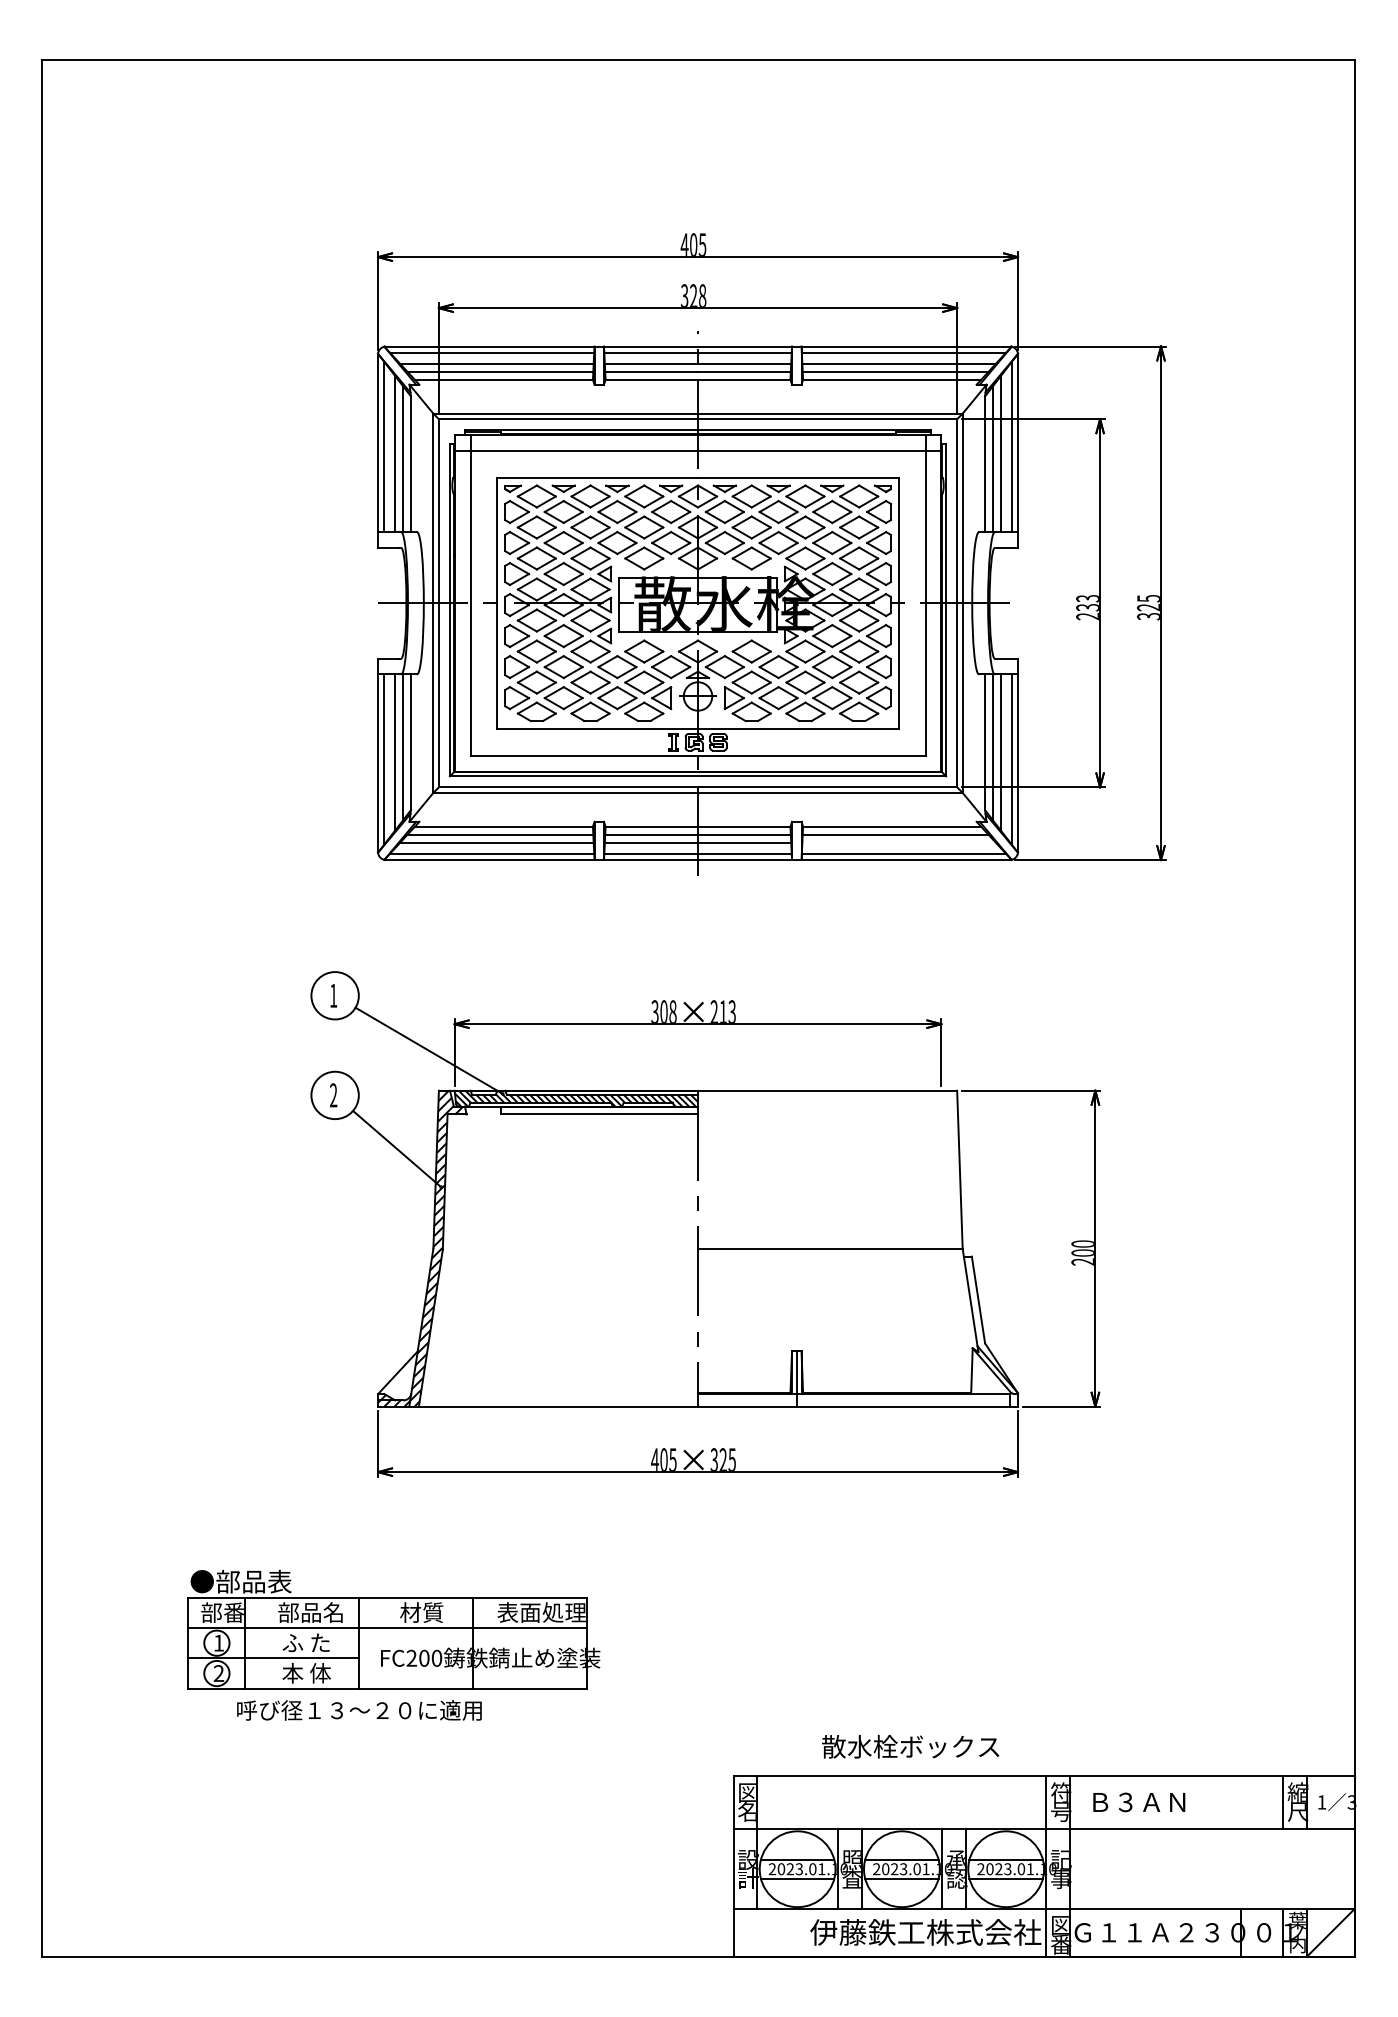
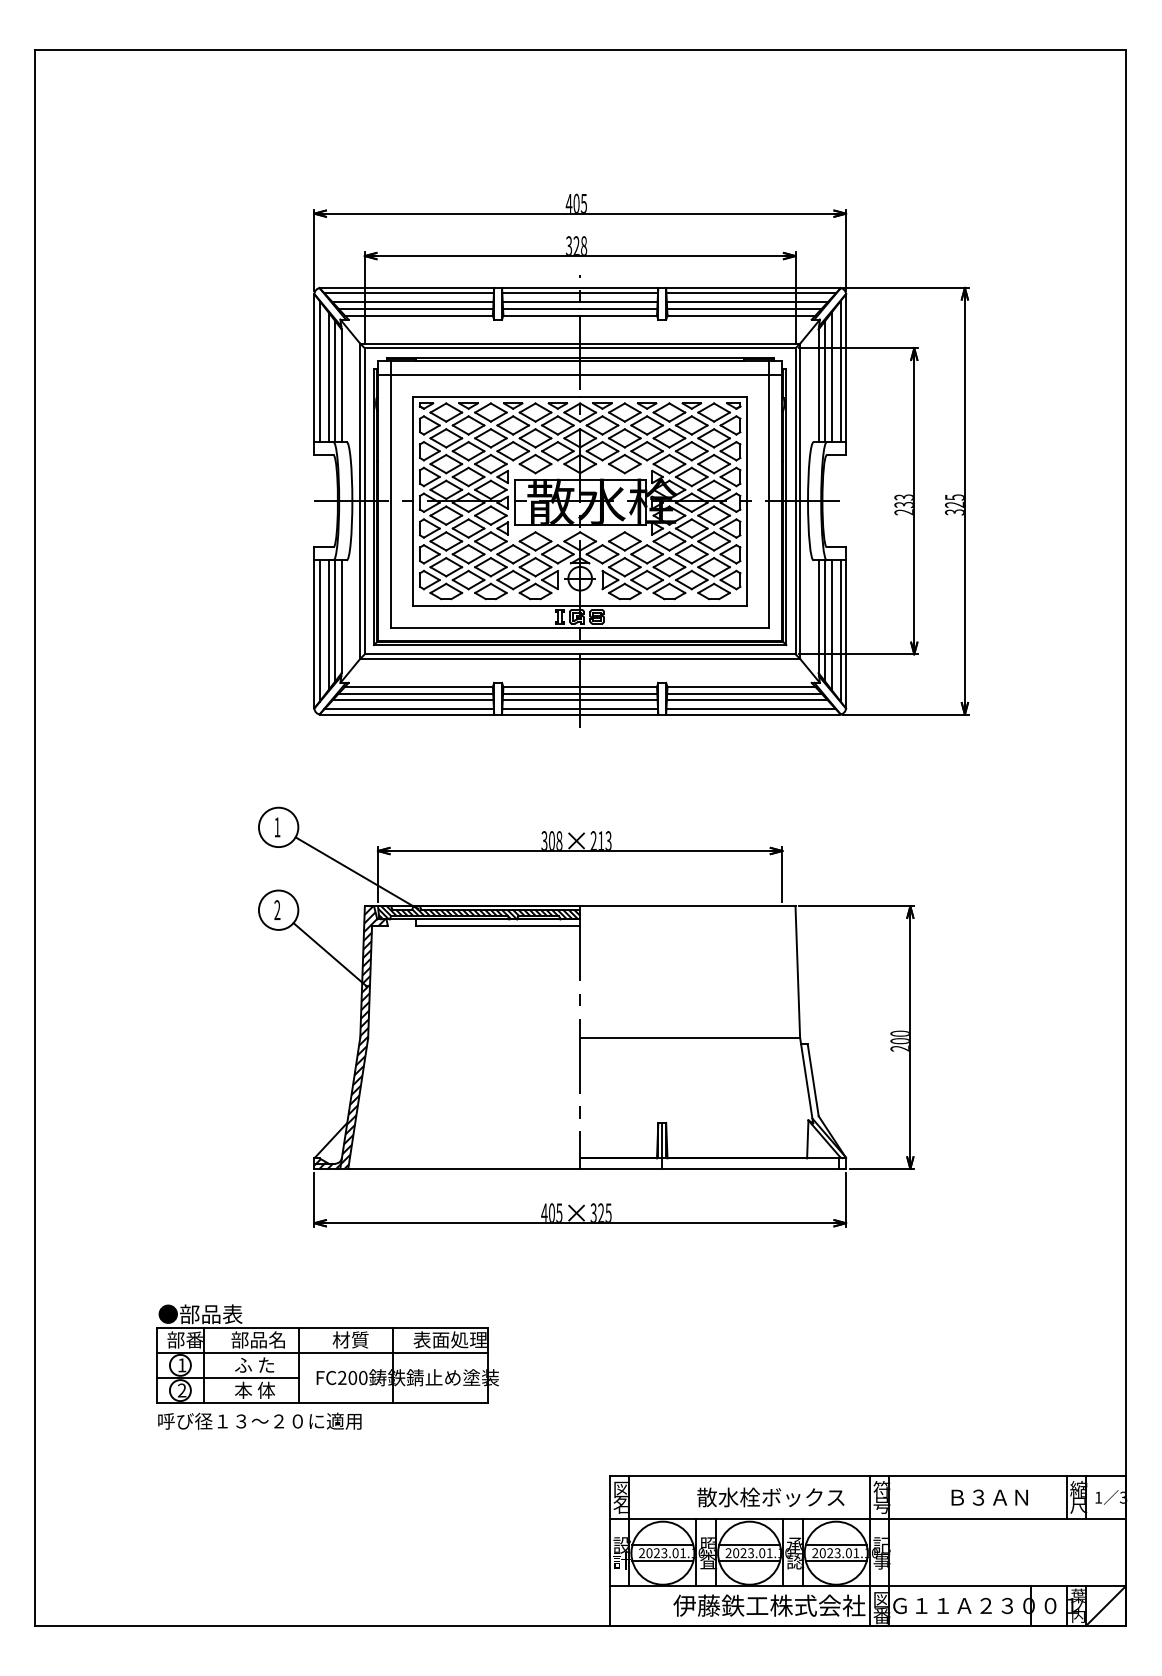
line: (898, 843) -> (746, 700), added
text: (359, 1709) -> (259, 1420), moved
text: (910, 1746) -> (770, 1497), moved
text: (1138, 1802) -> (989, 1497), moved

